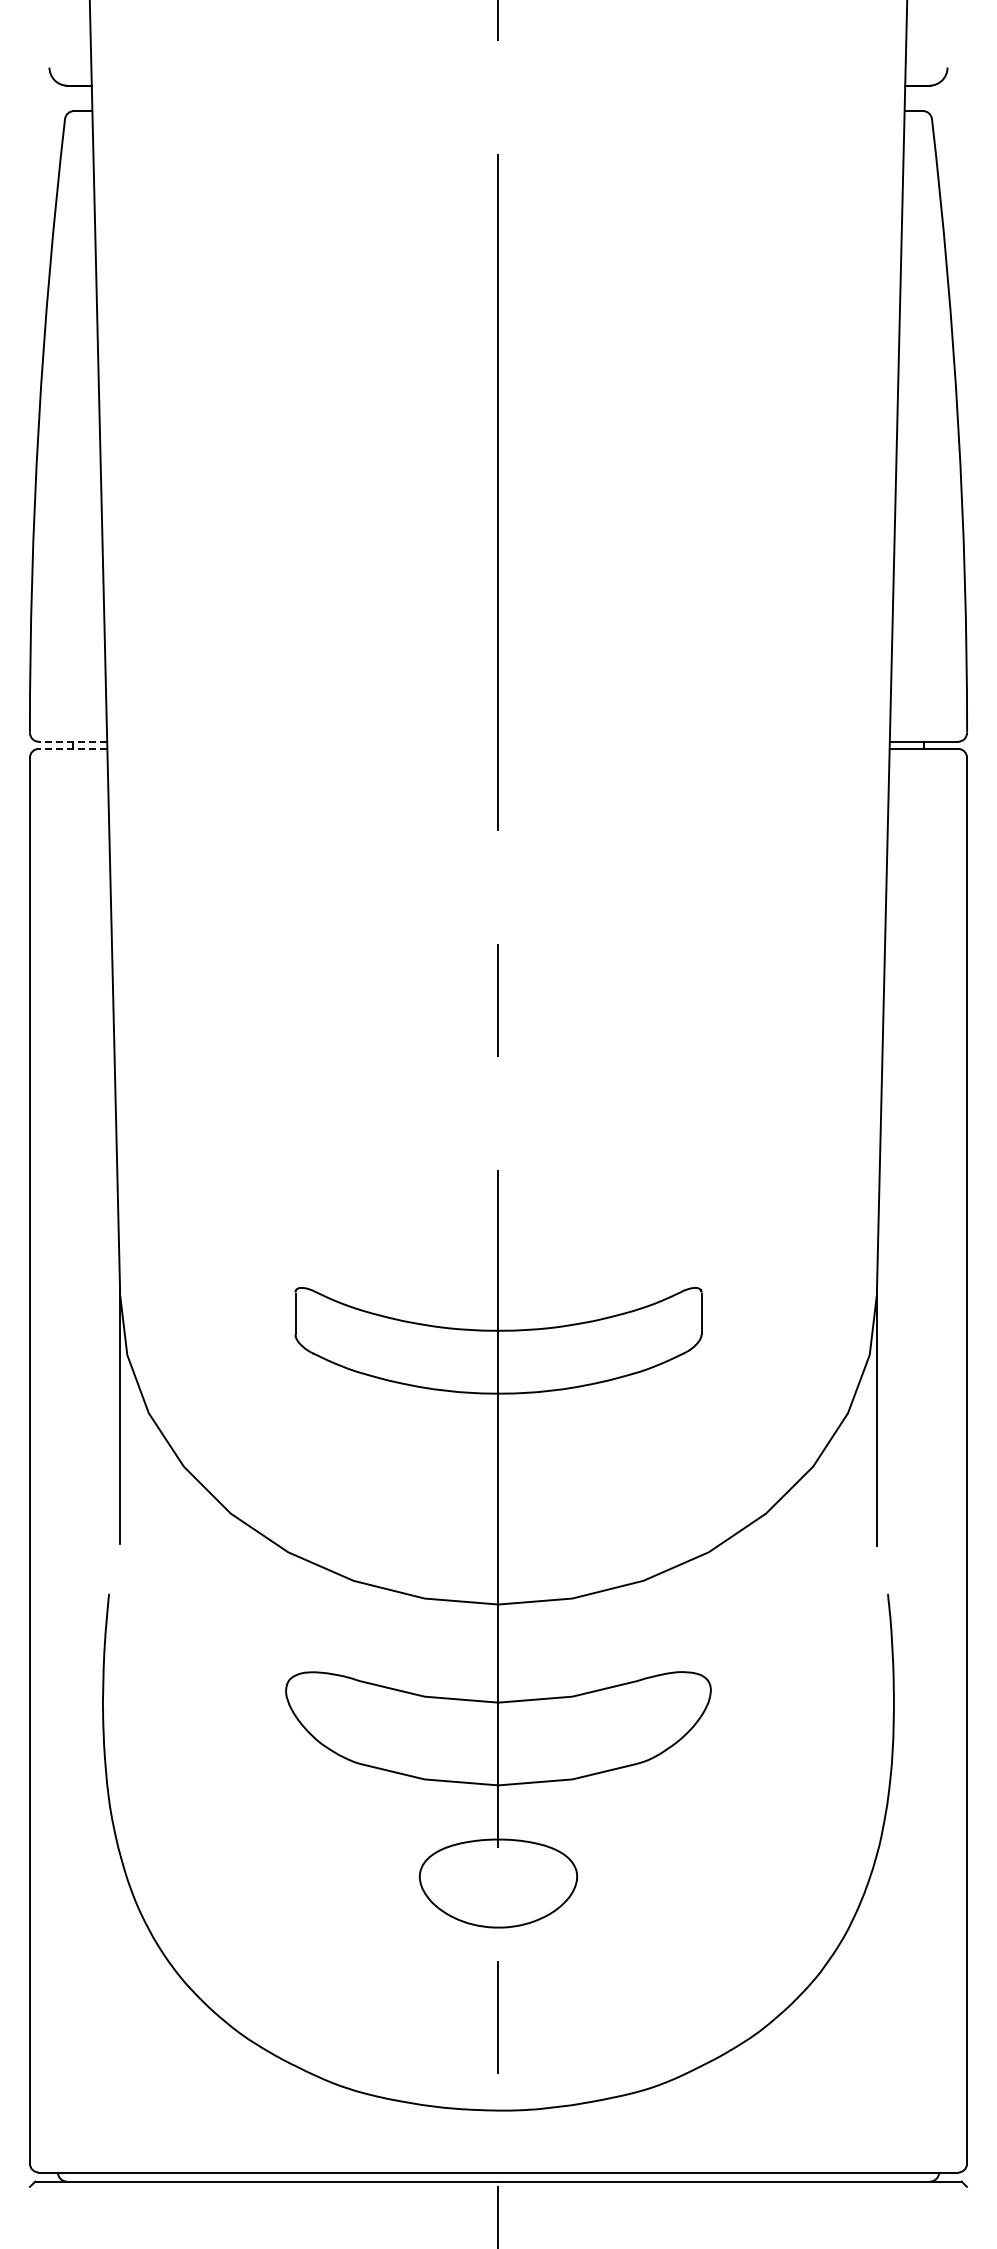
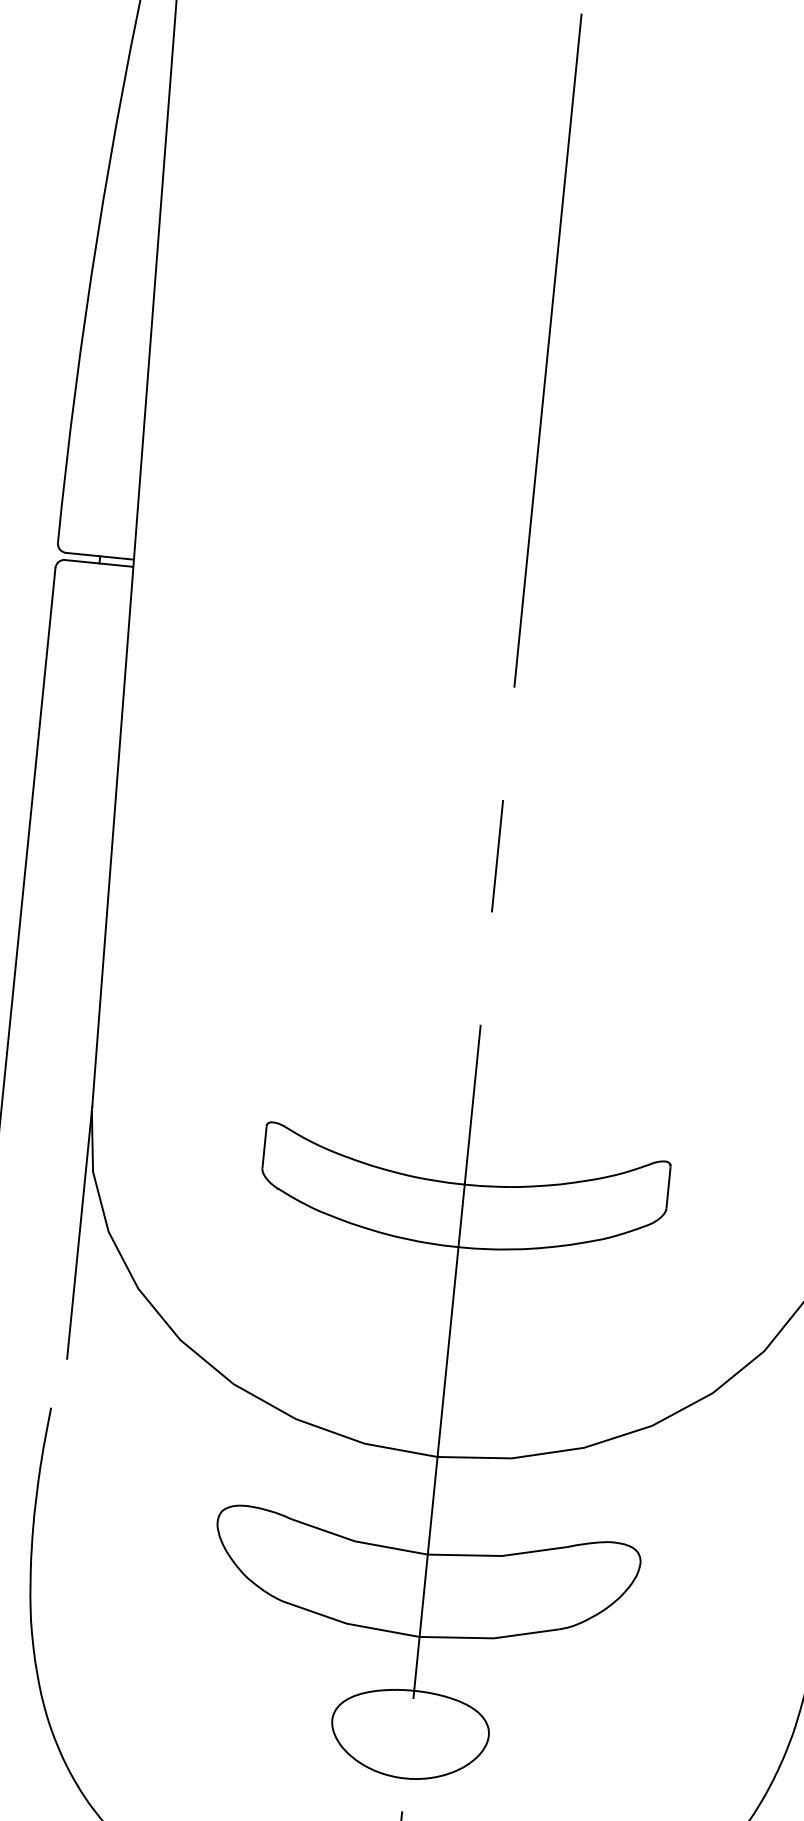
line: (72, 741) -> (99, 555), dashed -> solid
line: (72, 749) -> (98, 563), dashed -> solid

